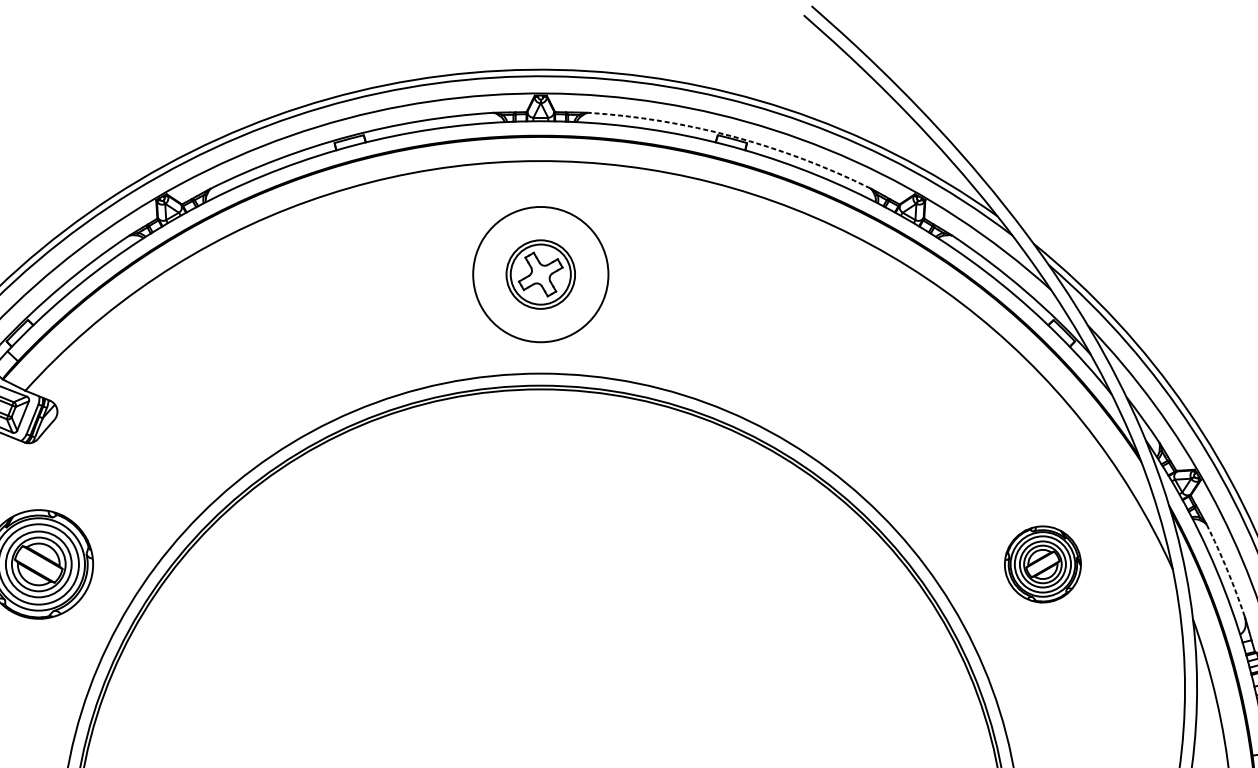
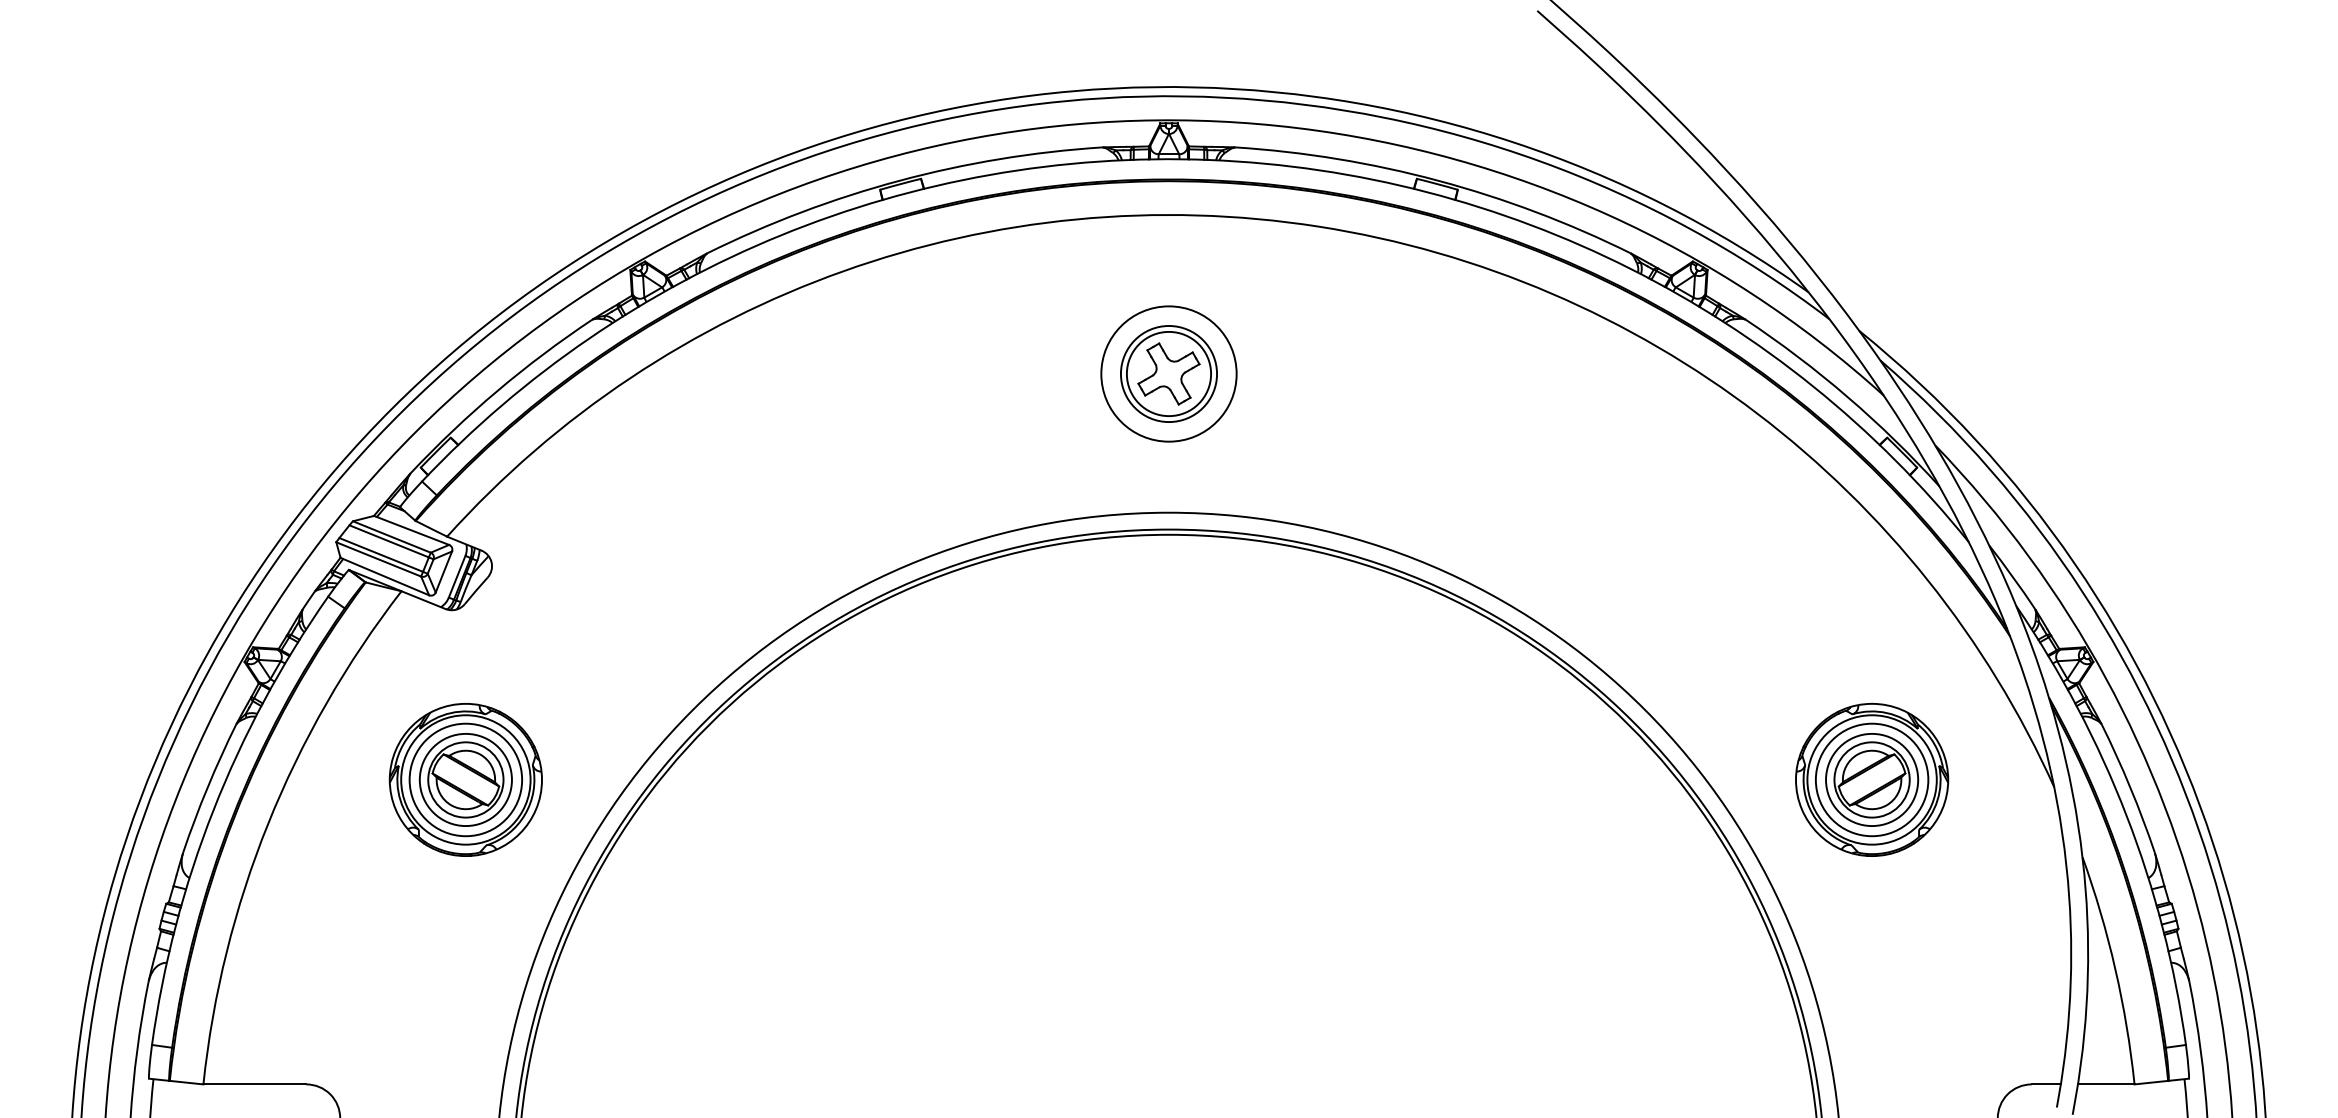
arc: (733, 136) -> (1438, 180), dashed -> solid
circle: (540, 274) -> (1168, 373), size x0.71
part: (1043, 564) -> (1872, 779), size x1.43
arc: (1227, 569) -> (2130, 787), dashed -> solid

